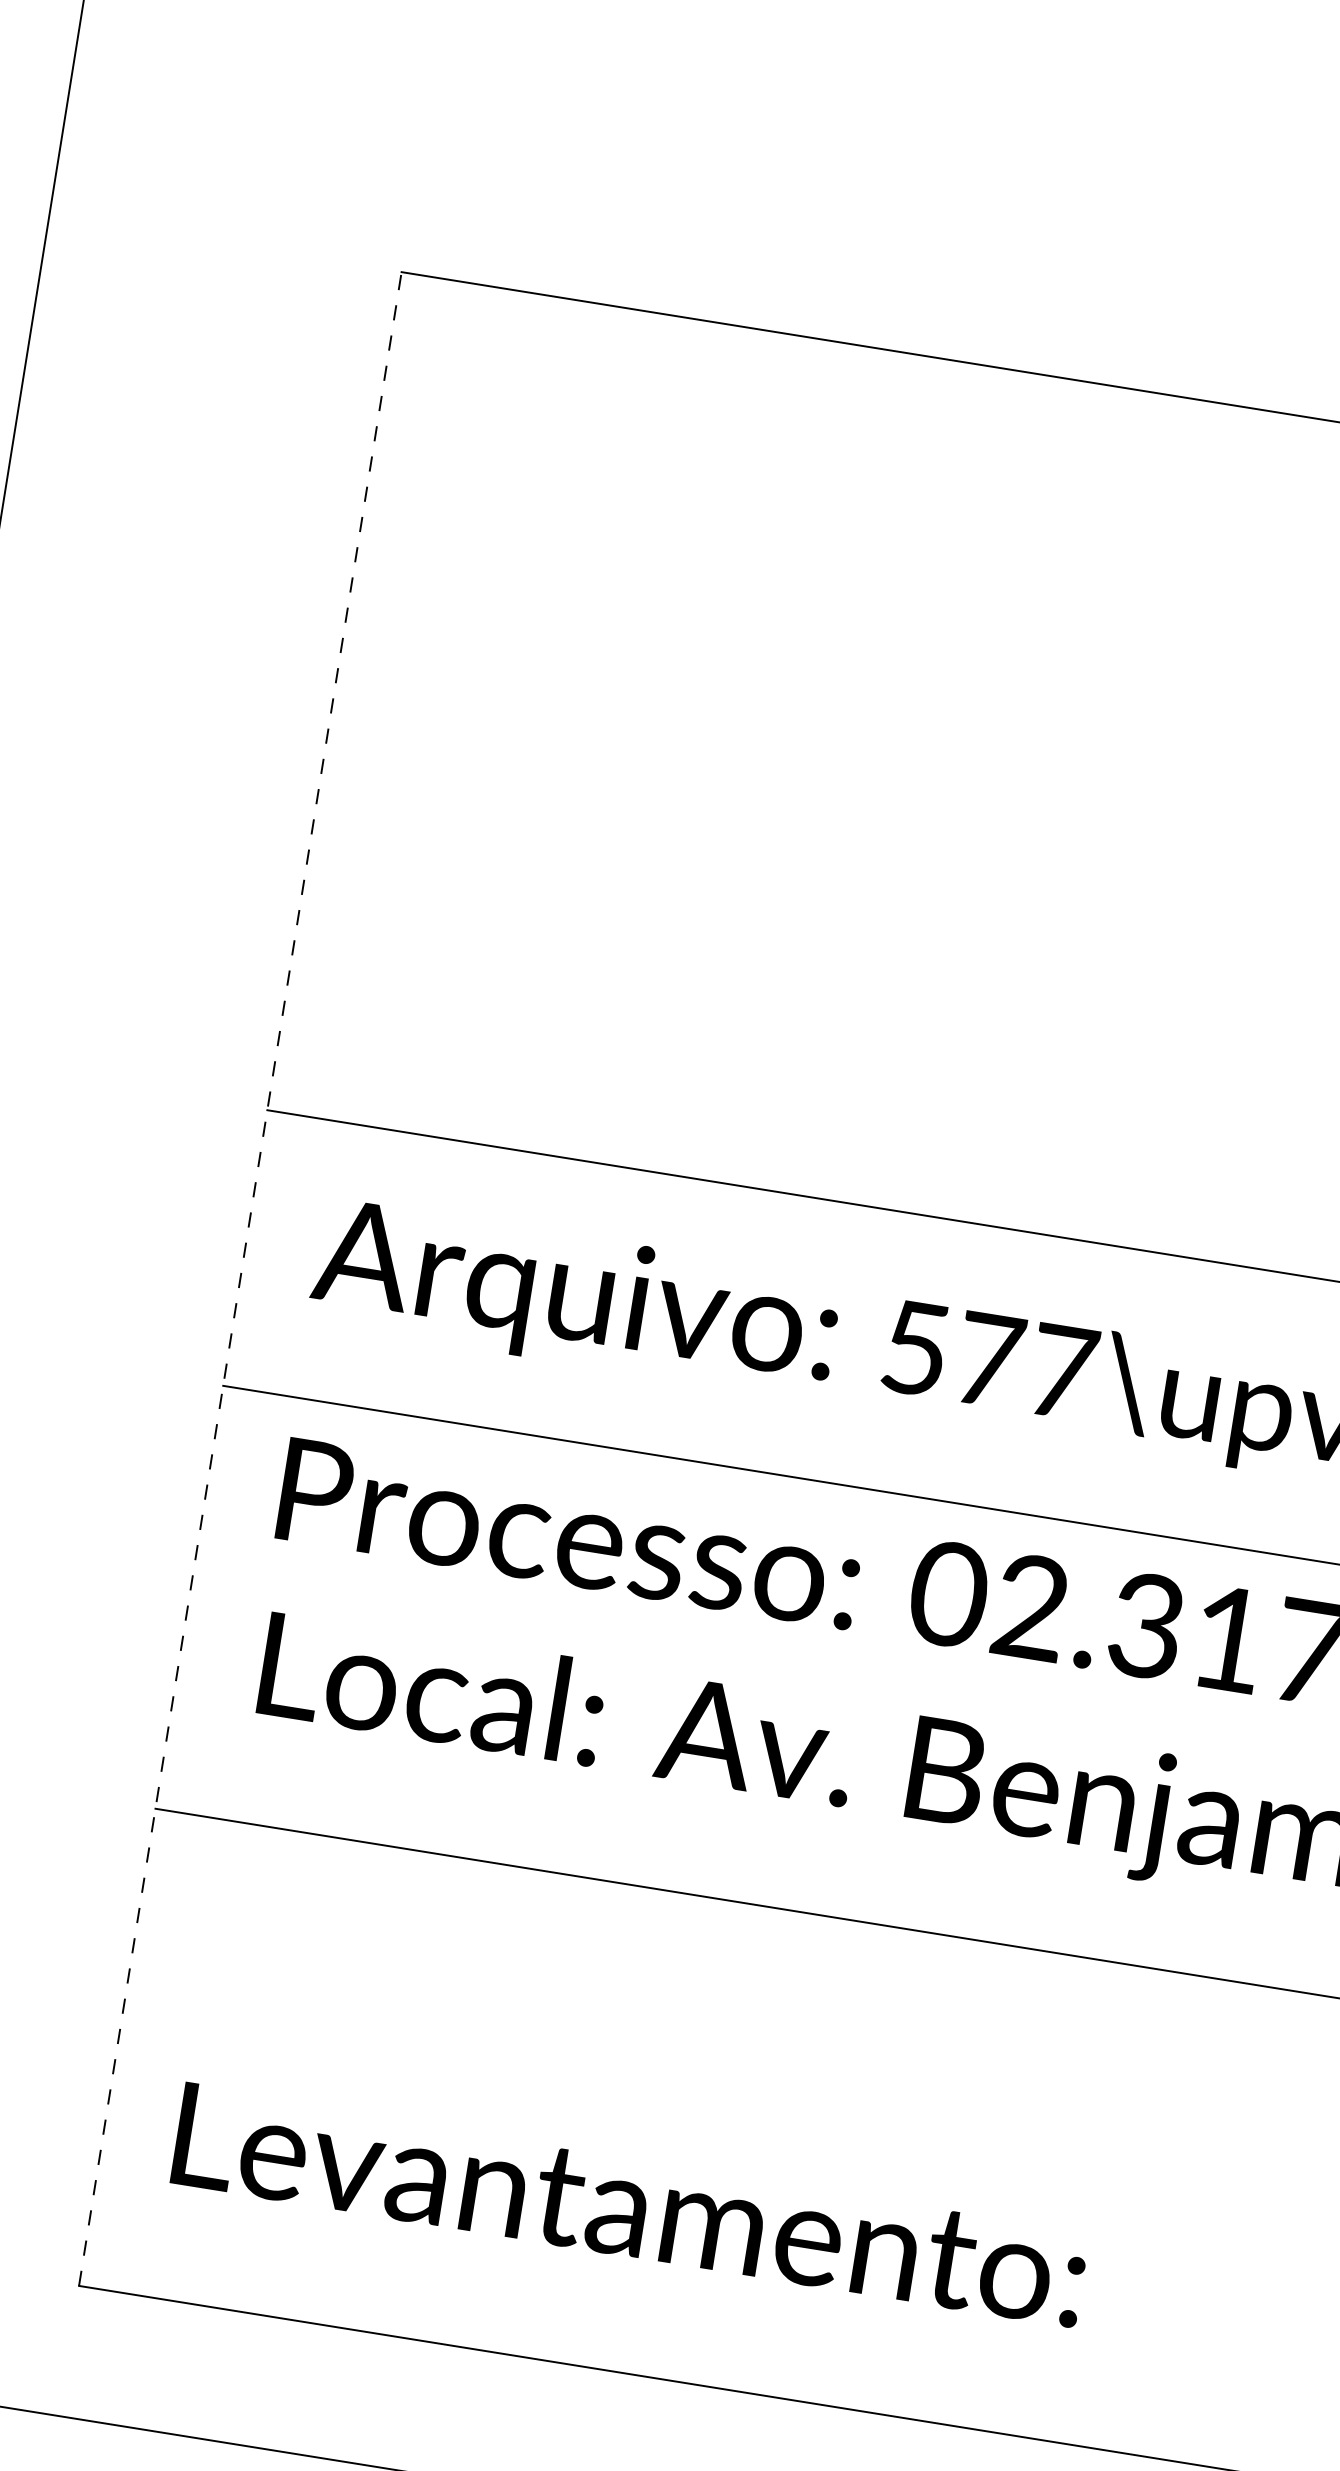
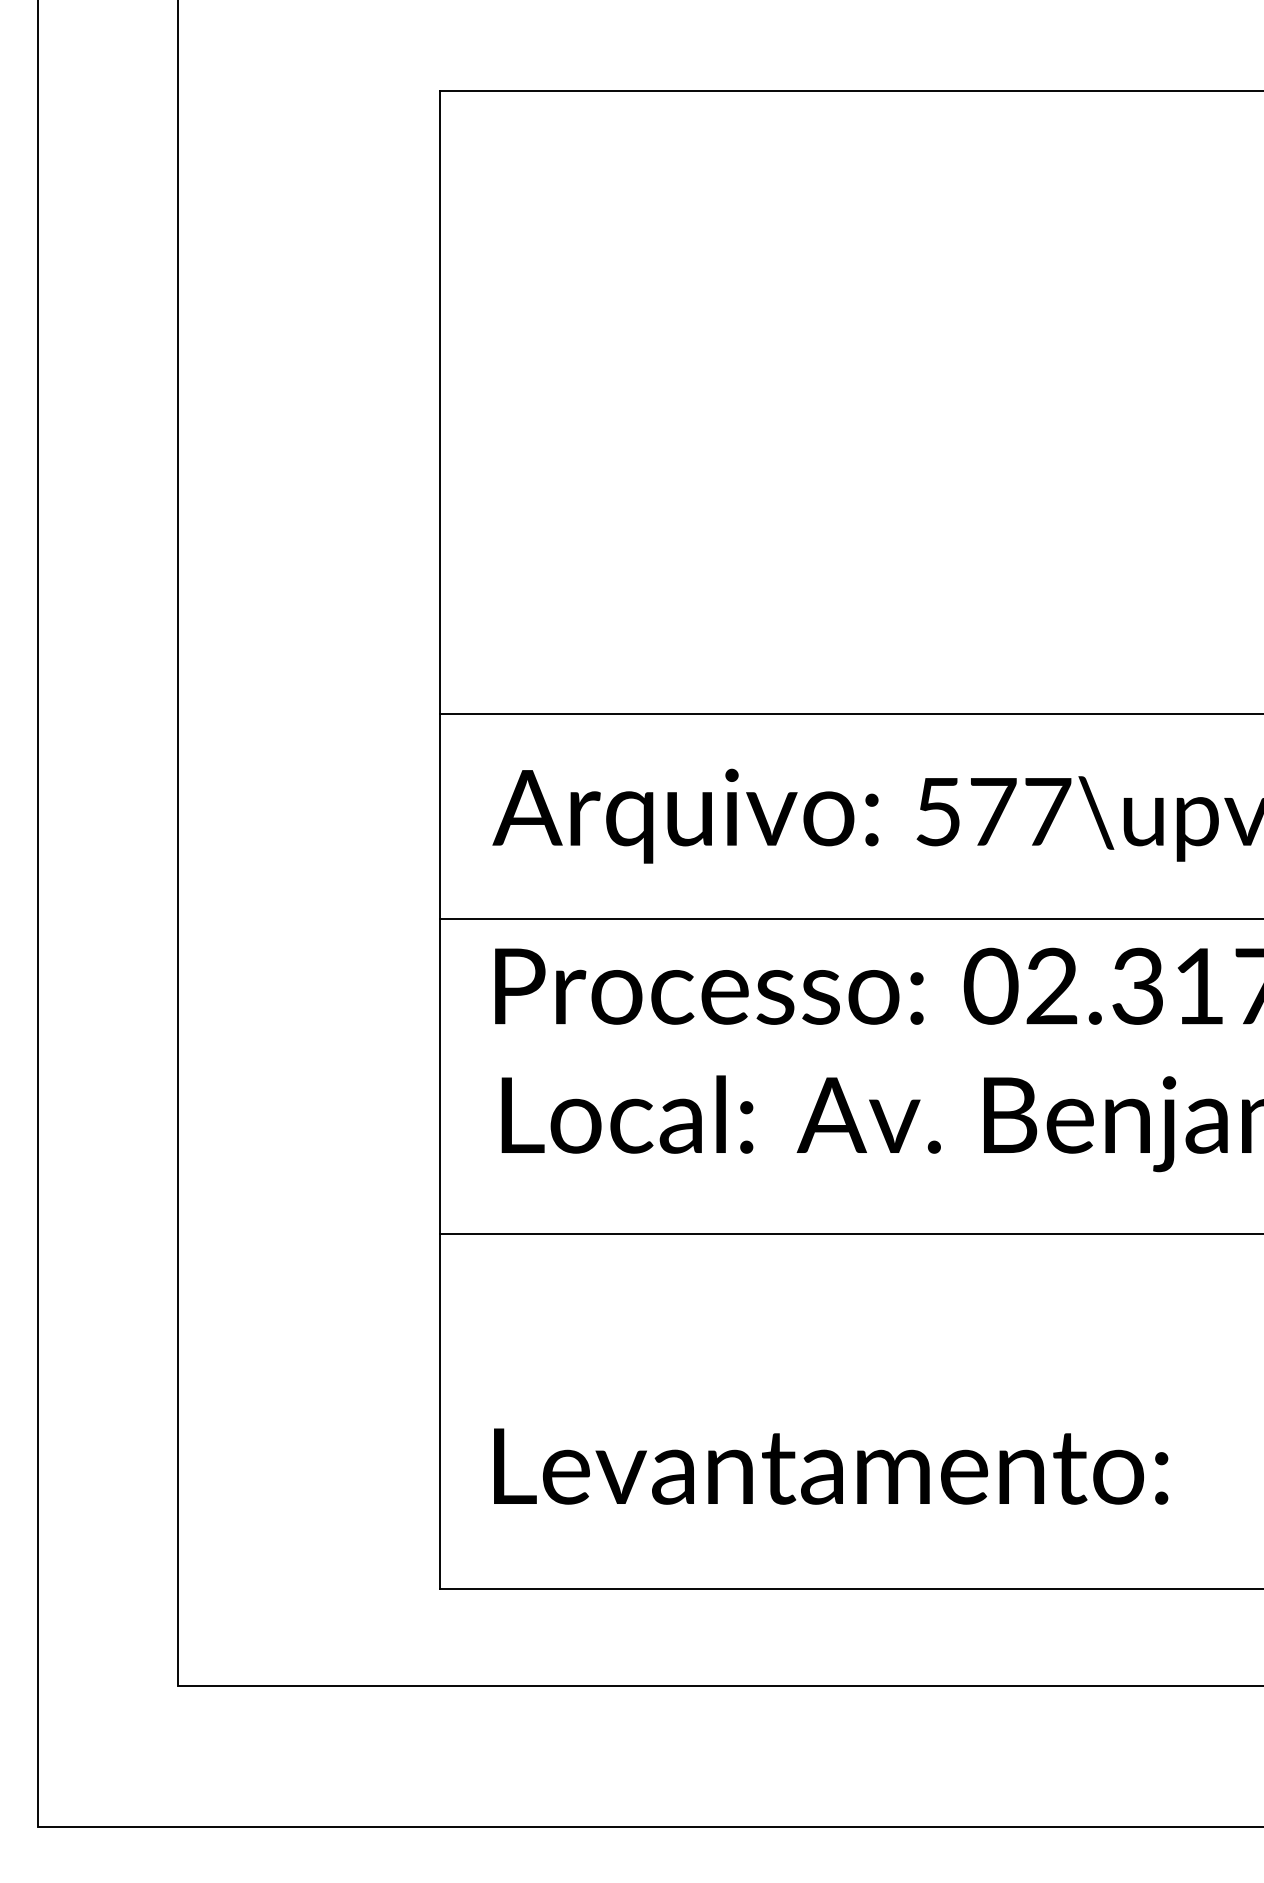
line: (240, 1278) -> (440, 839), dashed -> solid

